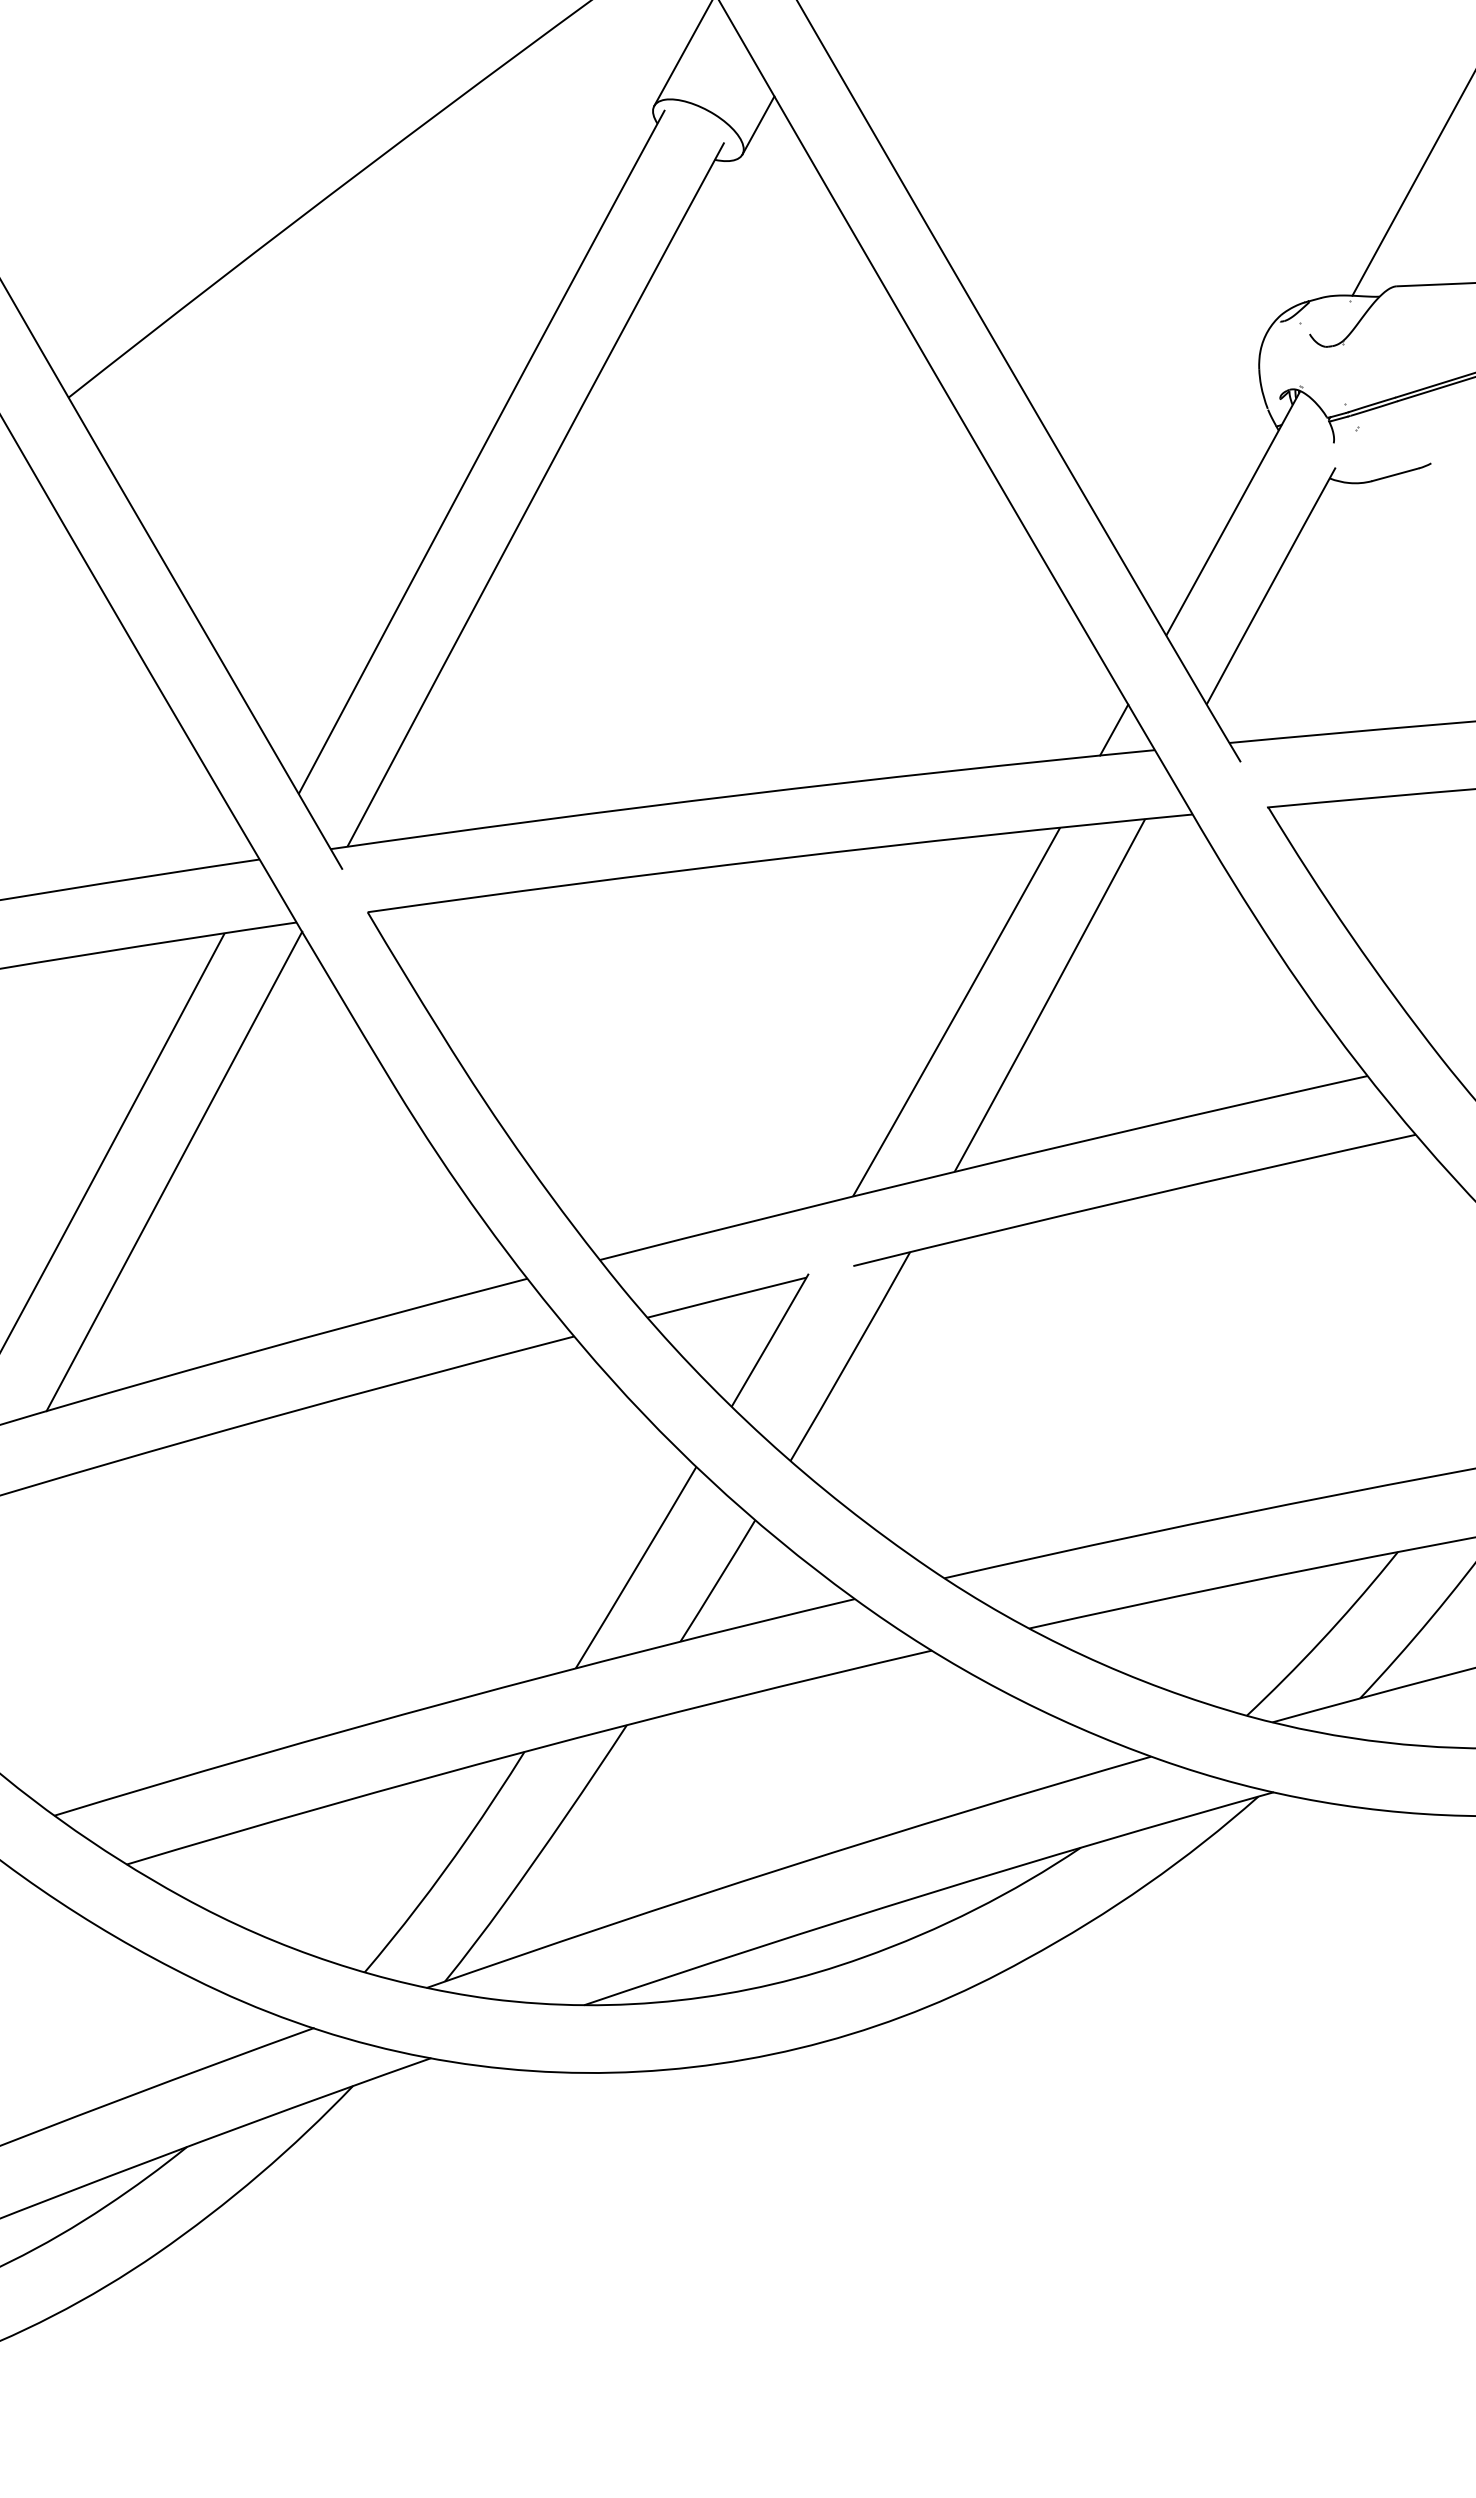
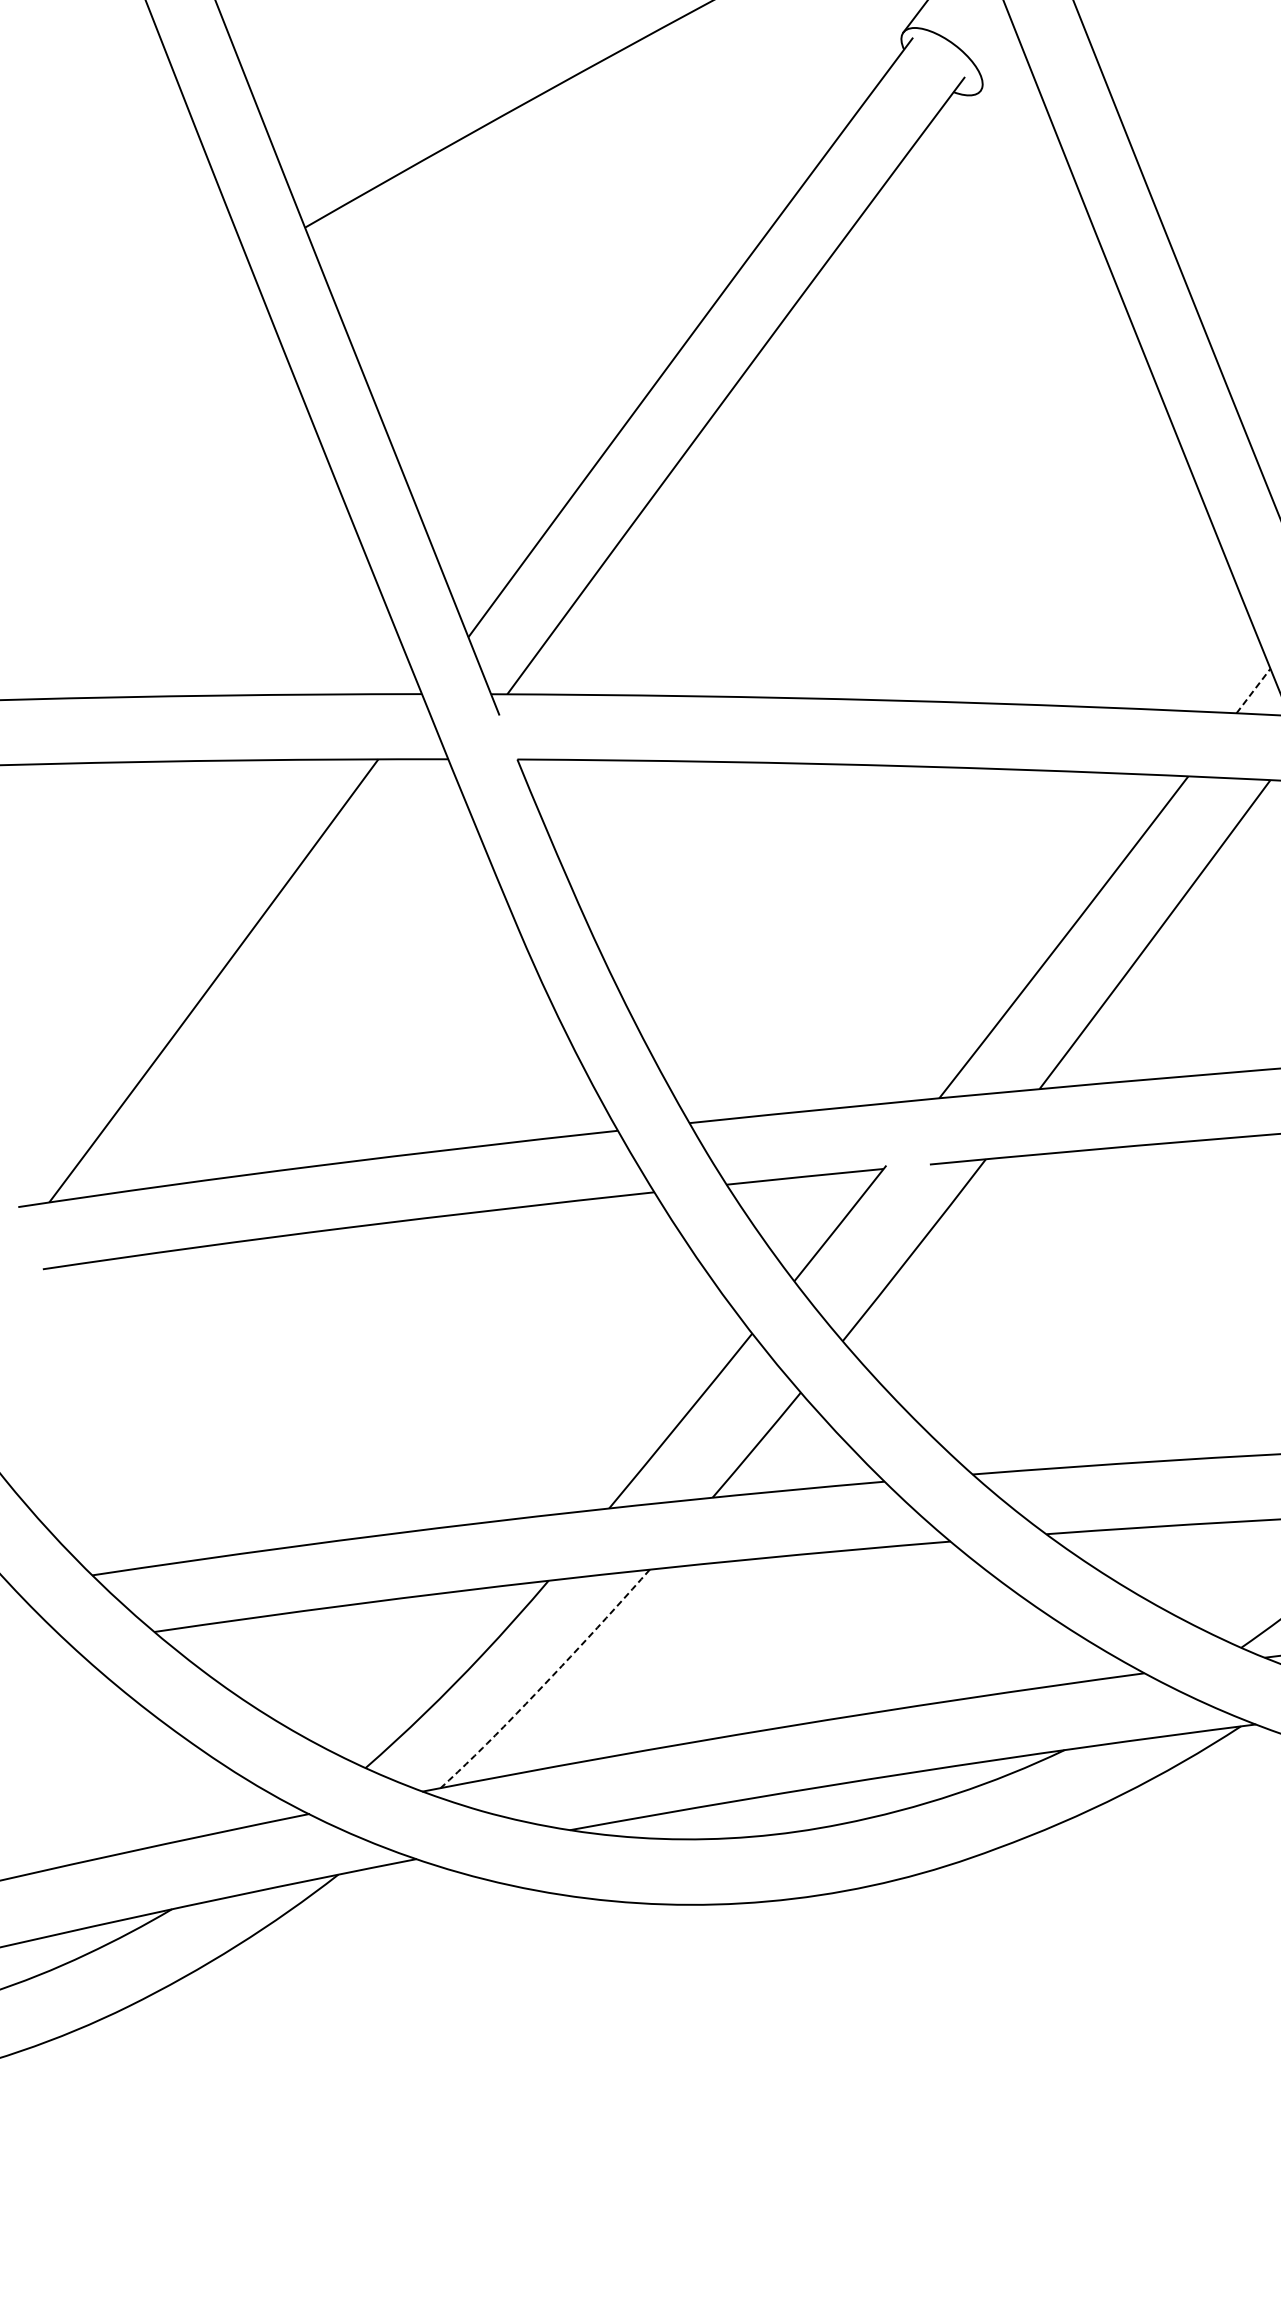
line: (758, 125) -> (999, 65), removed
line: (1114, 729) -> (1253, 690), solid -> dashed
line: (174, 1171) -> (297, 979), removed
line: (537, 1857) -> (546, 1683), solid -> dashed

